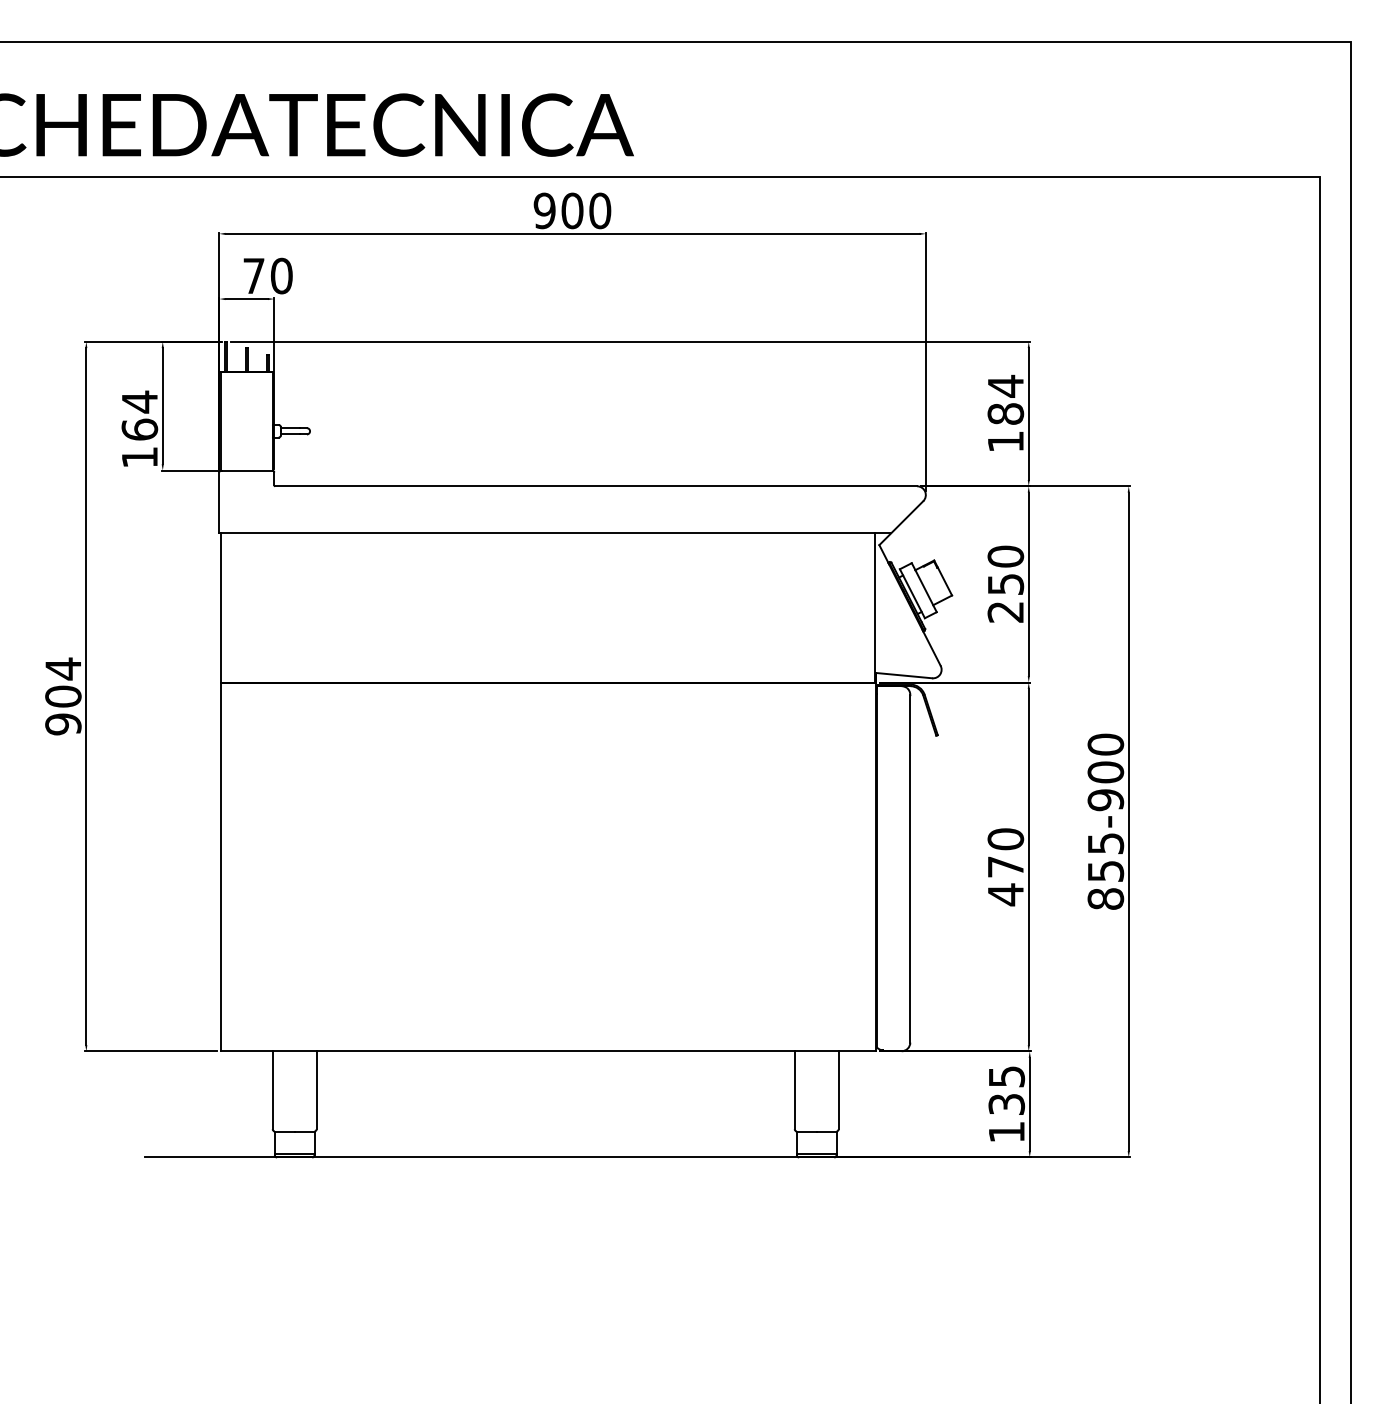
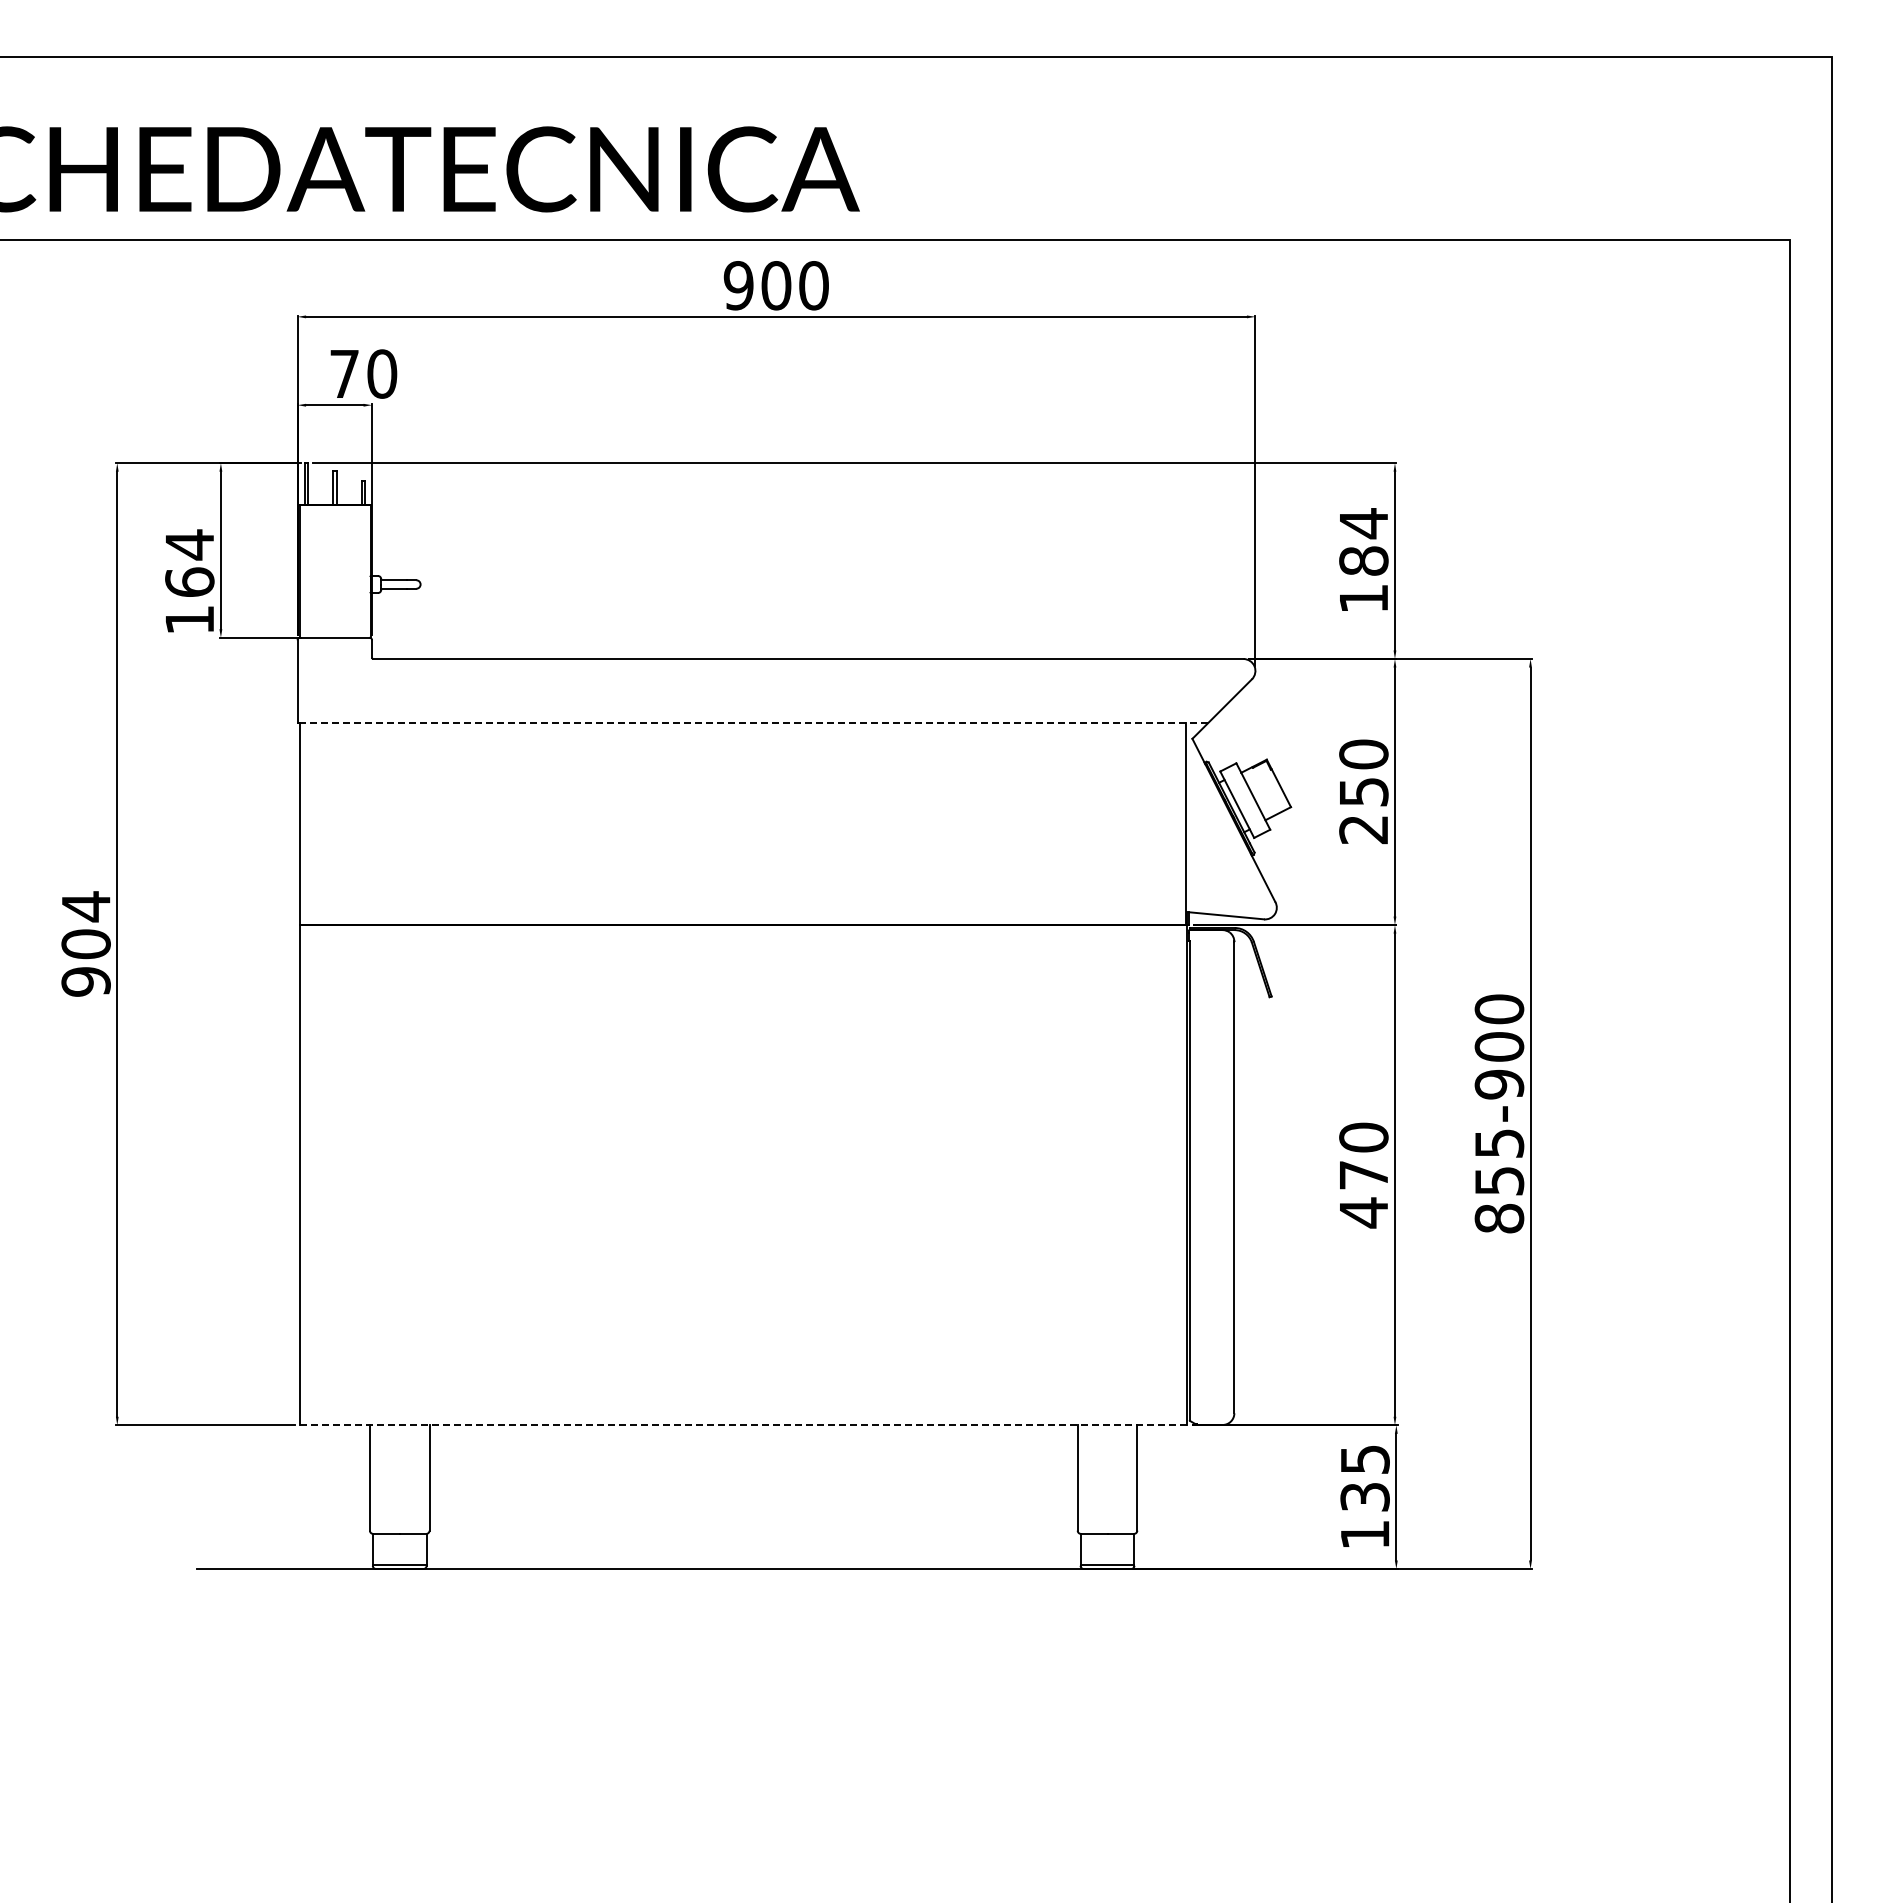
line: (554, 533) -> (752, 722), solid -> dashed
line: (548, 1051) -> (743, 1425), solid -> dashed

